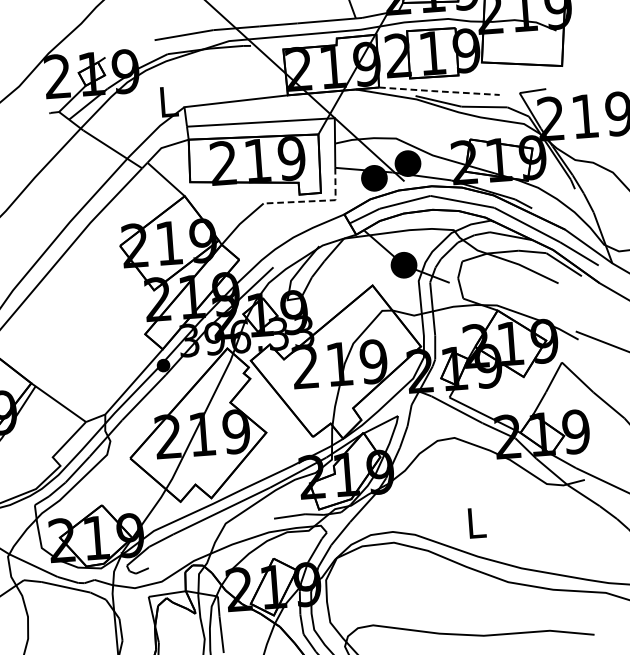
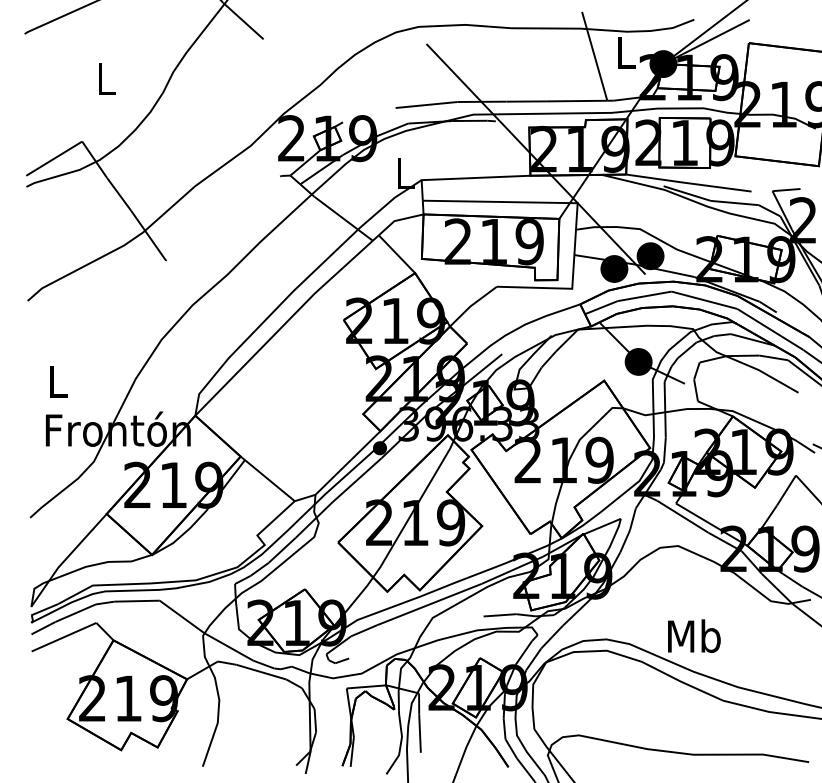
line: (439, 91) -> (688, 183), dashed -> solid
line: (315, 201) -> (551, 288), dashed -> solid
text: (476, 523) -> (694, 636), L -> Mb

